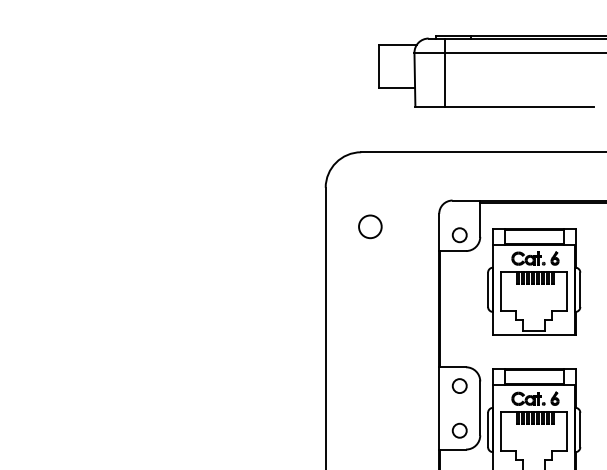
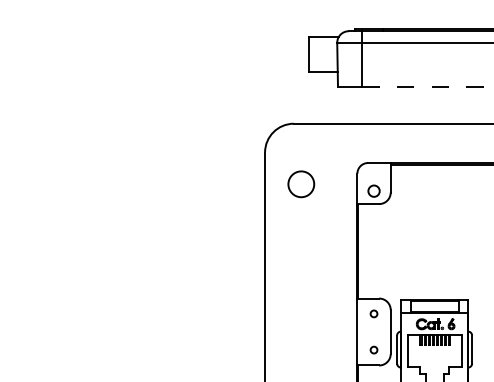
line: (519, 106) -> (422, 86), solid -> dashed
circle: (370, 227) -> (301, 184), size x1.4
part: (534, 281) -> (434, 228), removed
circle: (459, 385) -> (373, 313), size x0.6
circle: (459, 429) -> (373, 349), size x0.6

